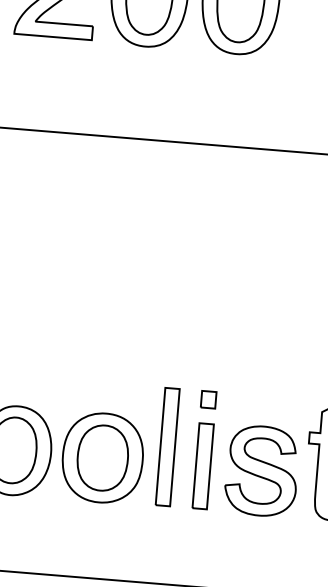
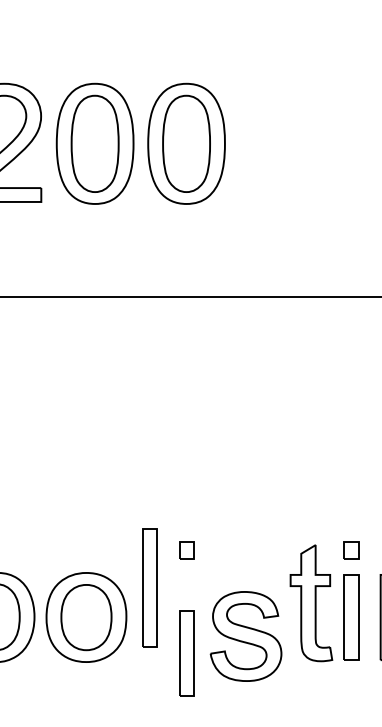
part: (167, 446) -> (149, 587), moved
part: (202, 466) -> (186, 653), moved
part: (261, 471) -> (245, 636), moved

